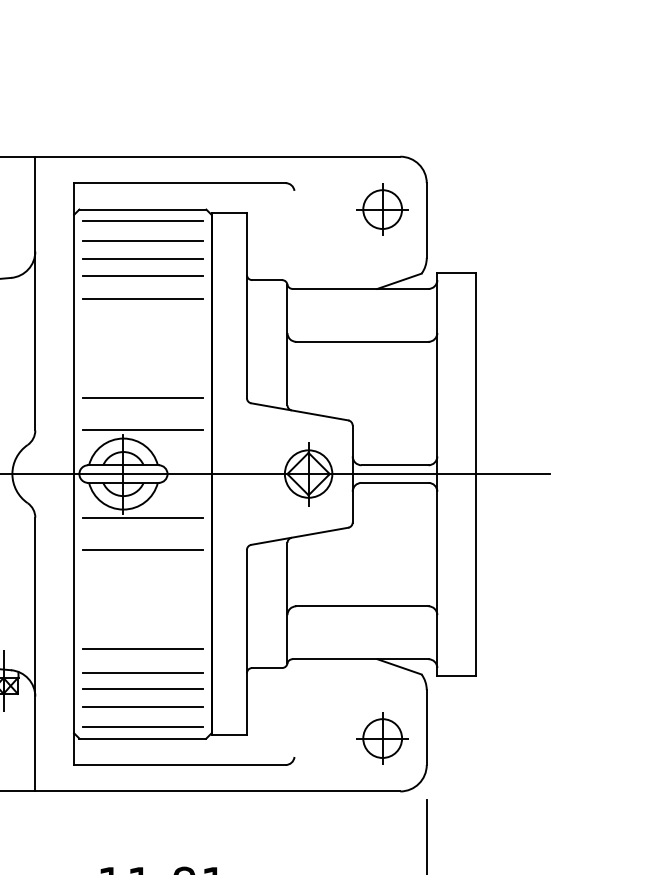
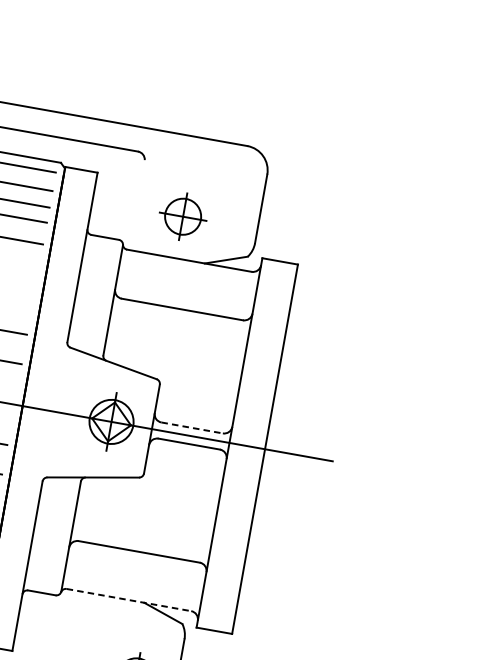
part: (382, 209) -> (182, 216), moved
line: (395, 465) -> (192, 428), solid -> dashed
line: (360, 659) -> (128, 600), solid -> dashed

